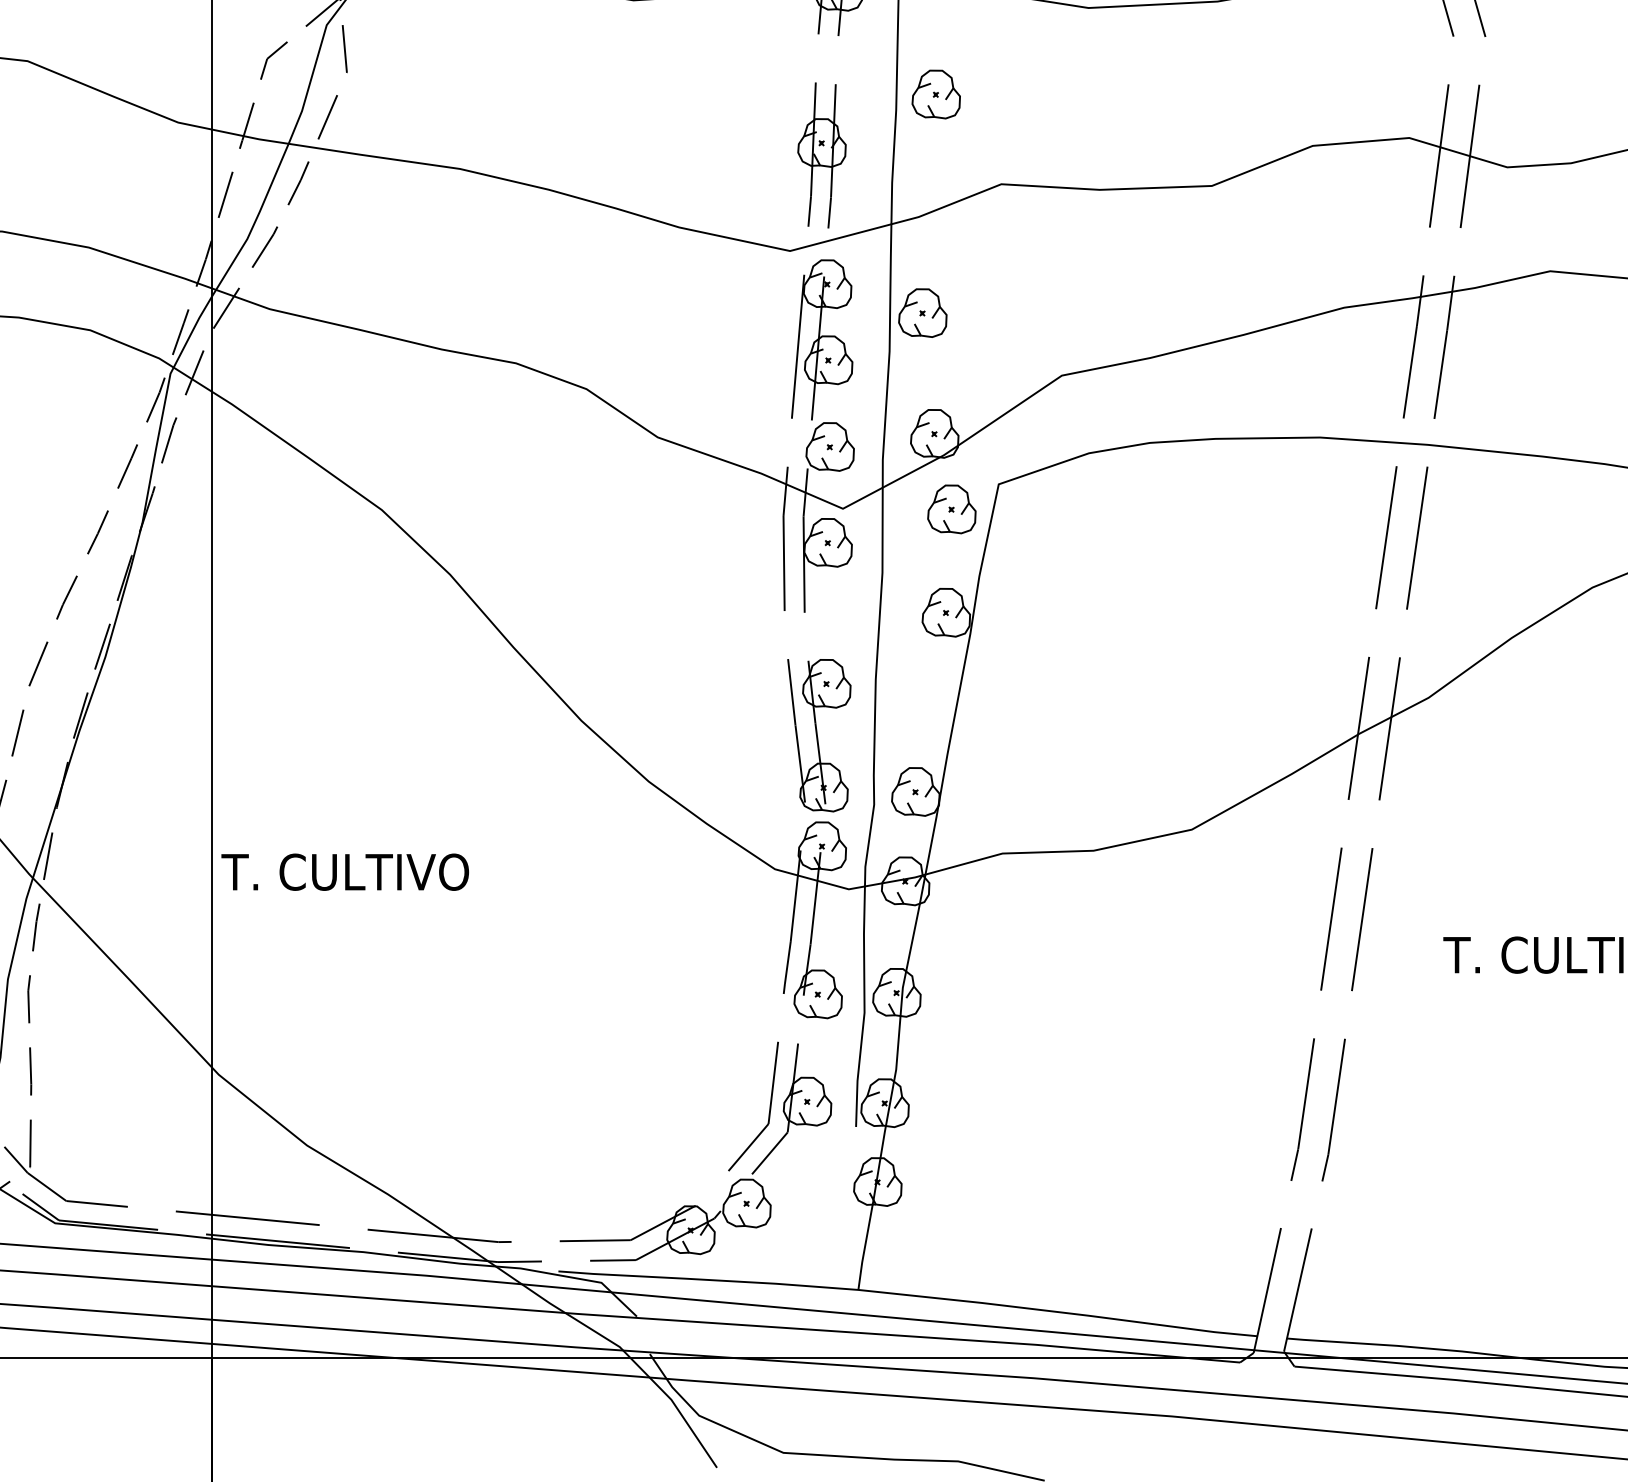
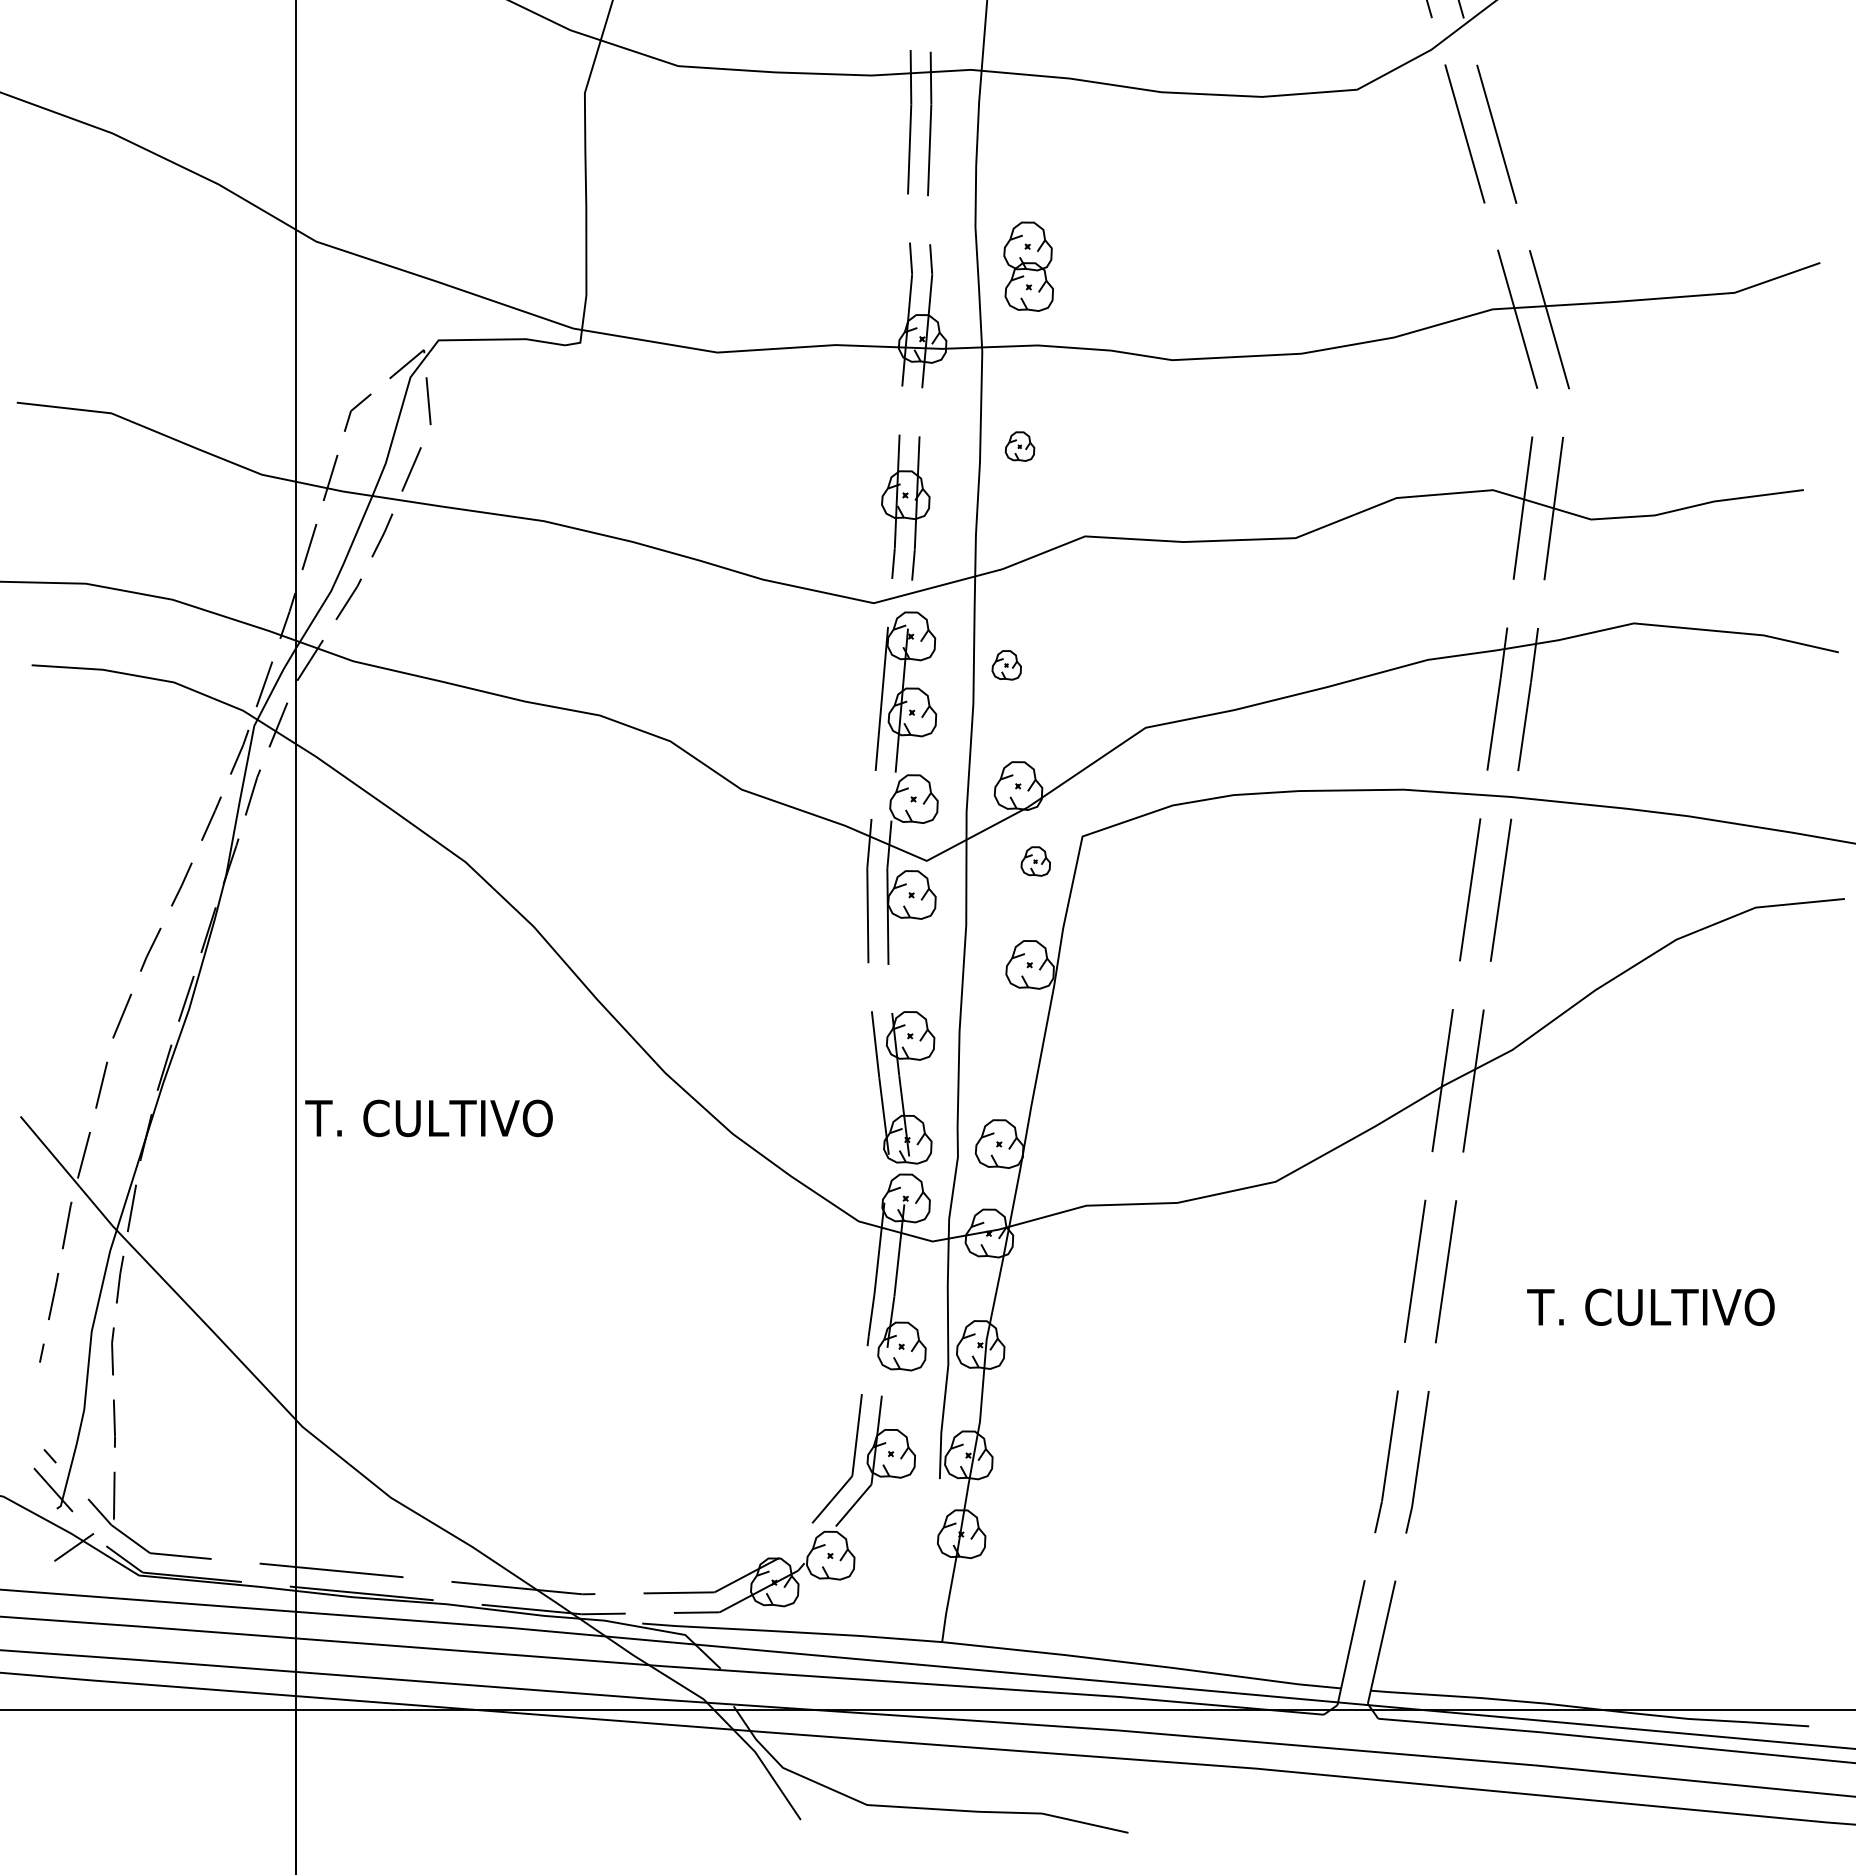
part: (935, 94) -> (1019, 446), size x0.6
part: (922, 313) -> (1006, 665), size x0.6
part: (951, 509) -> (1035, 861), size x0.6
text: (344, 872) -> (428, 1118), moved

